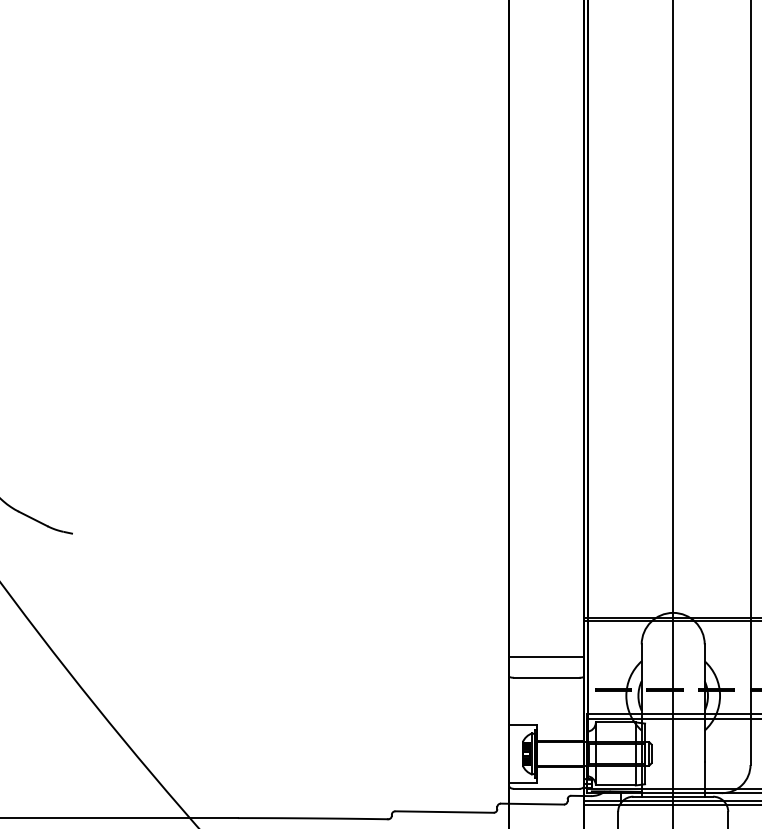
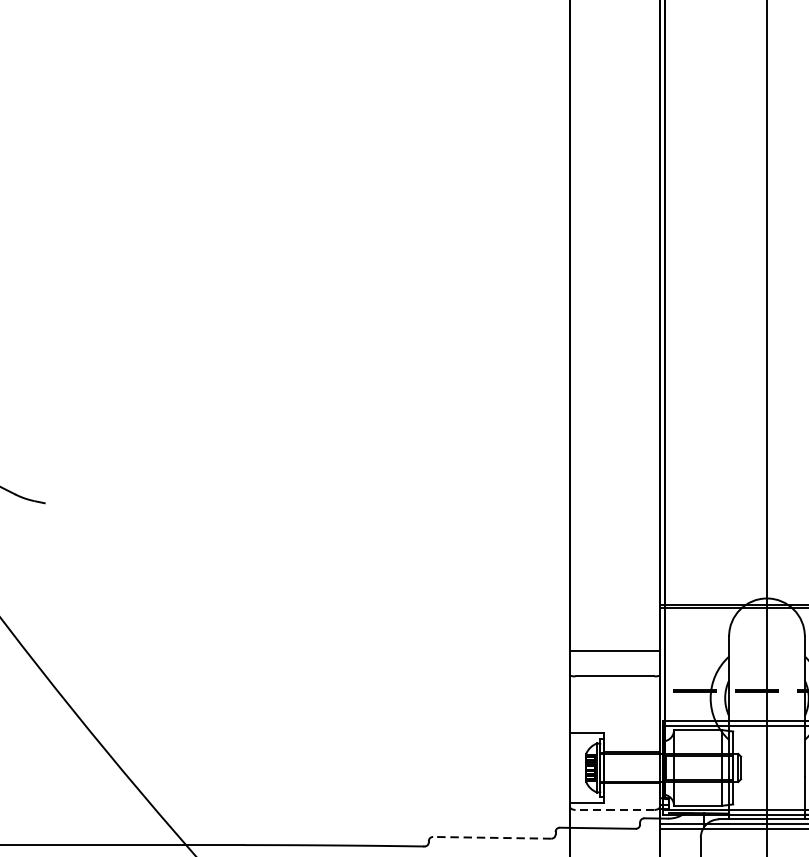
line: (546, 788) -> (614, 809), solid -> dashed
line: (444, 812) -> (492, 838), solid -> dashed

